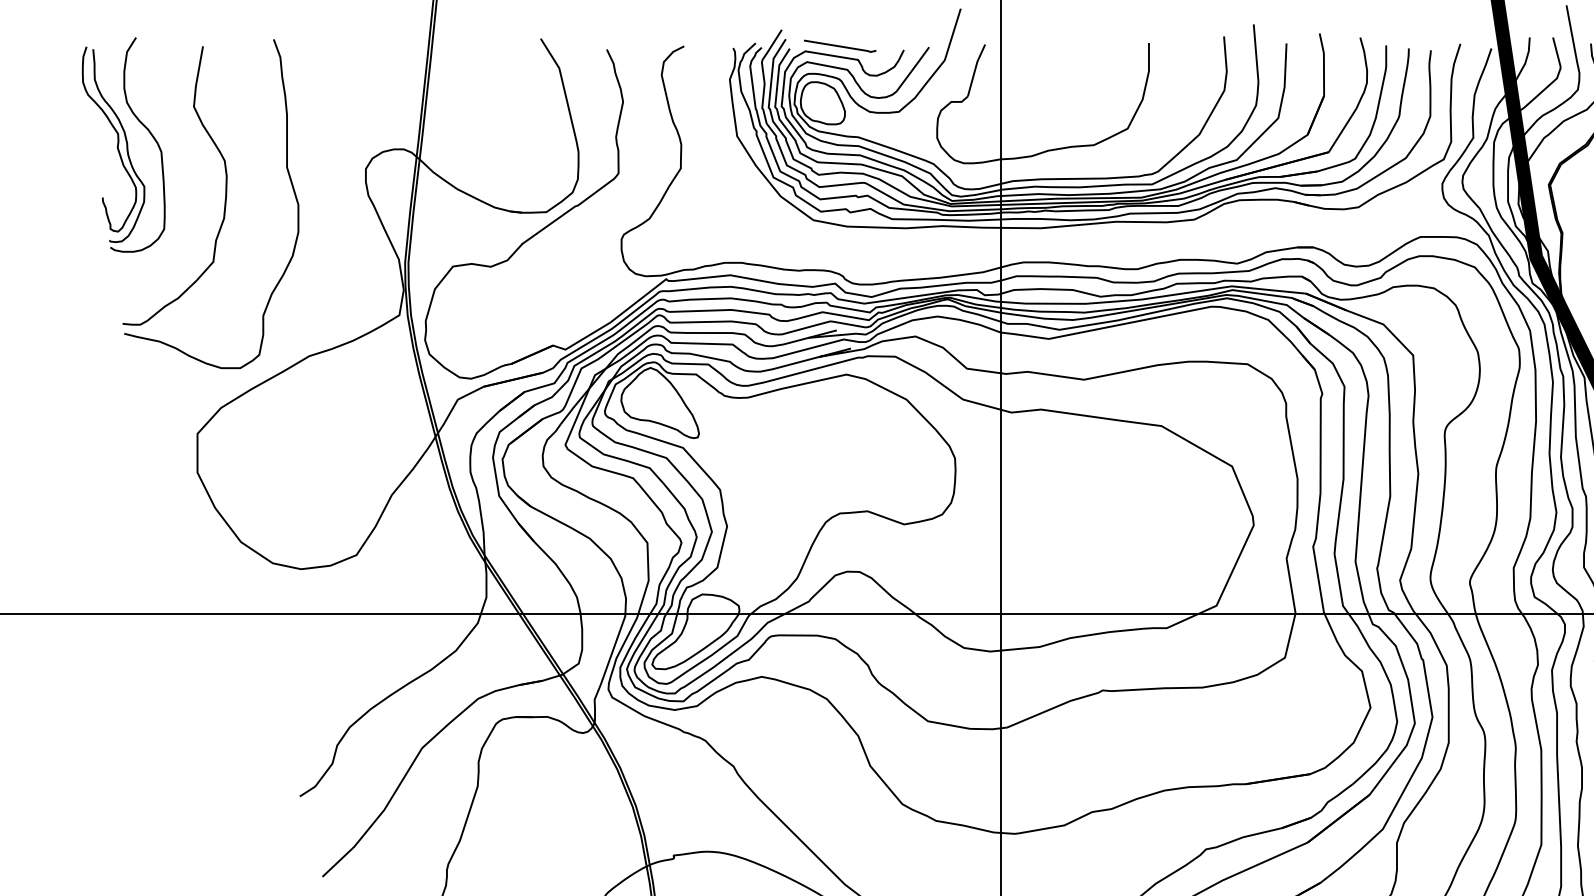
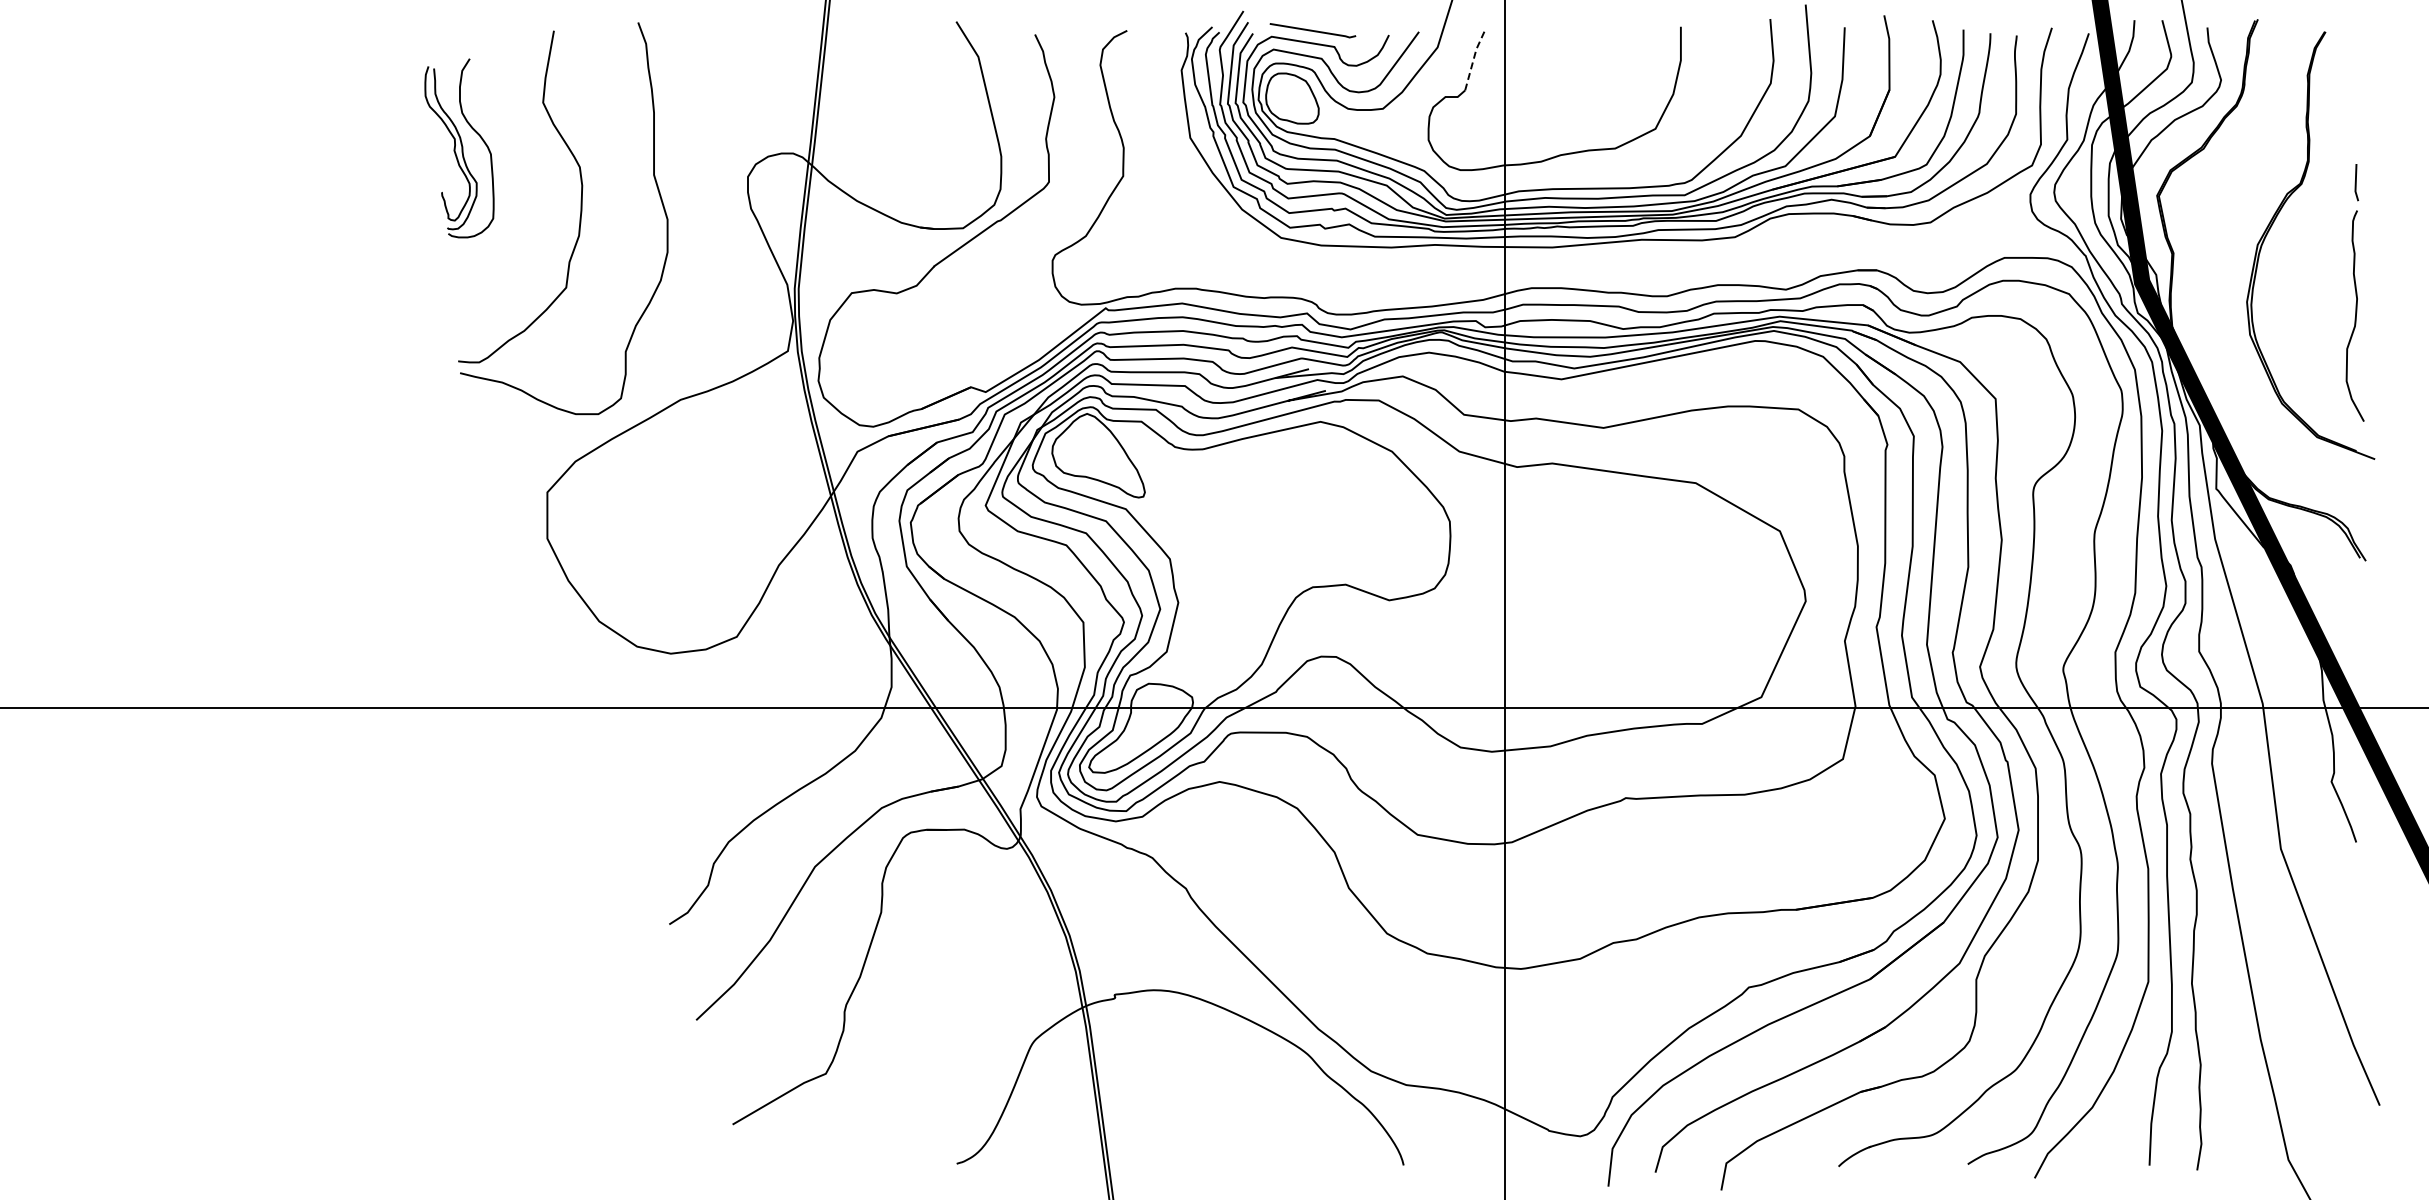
line: (975, 68) -> (1474, 57), solid -> dashed
part: (123, 145) -> (459, 148), size x0.7

